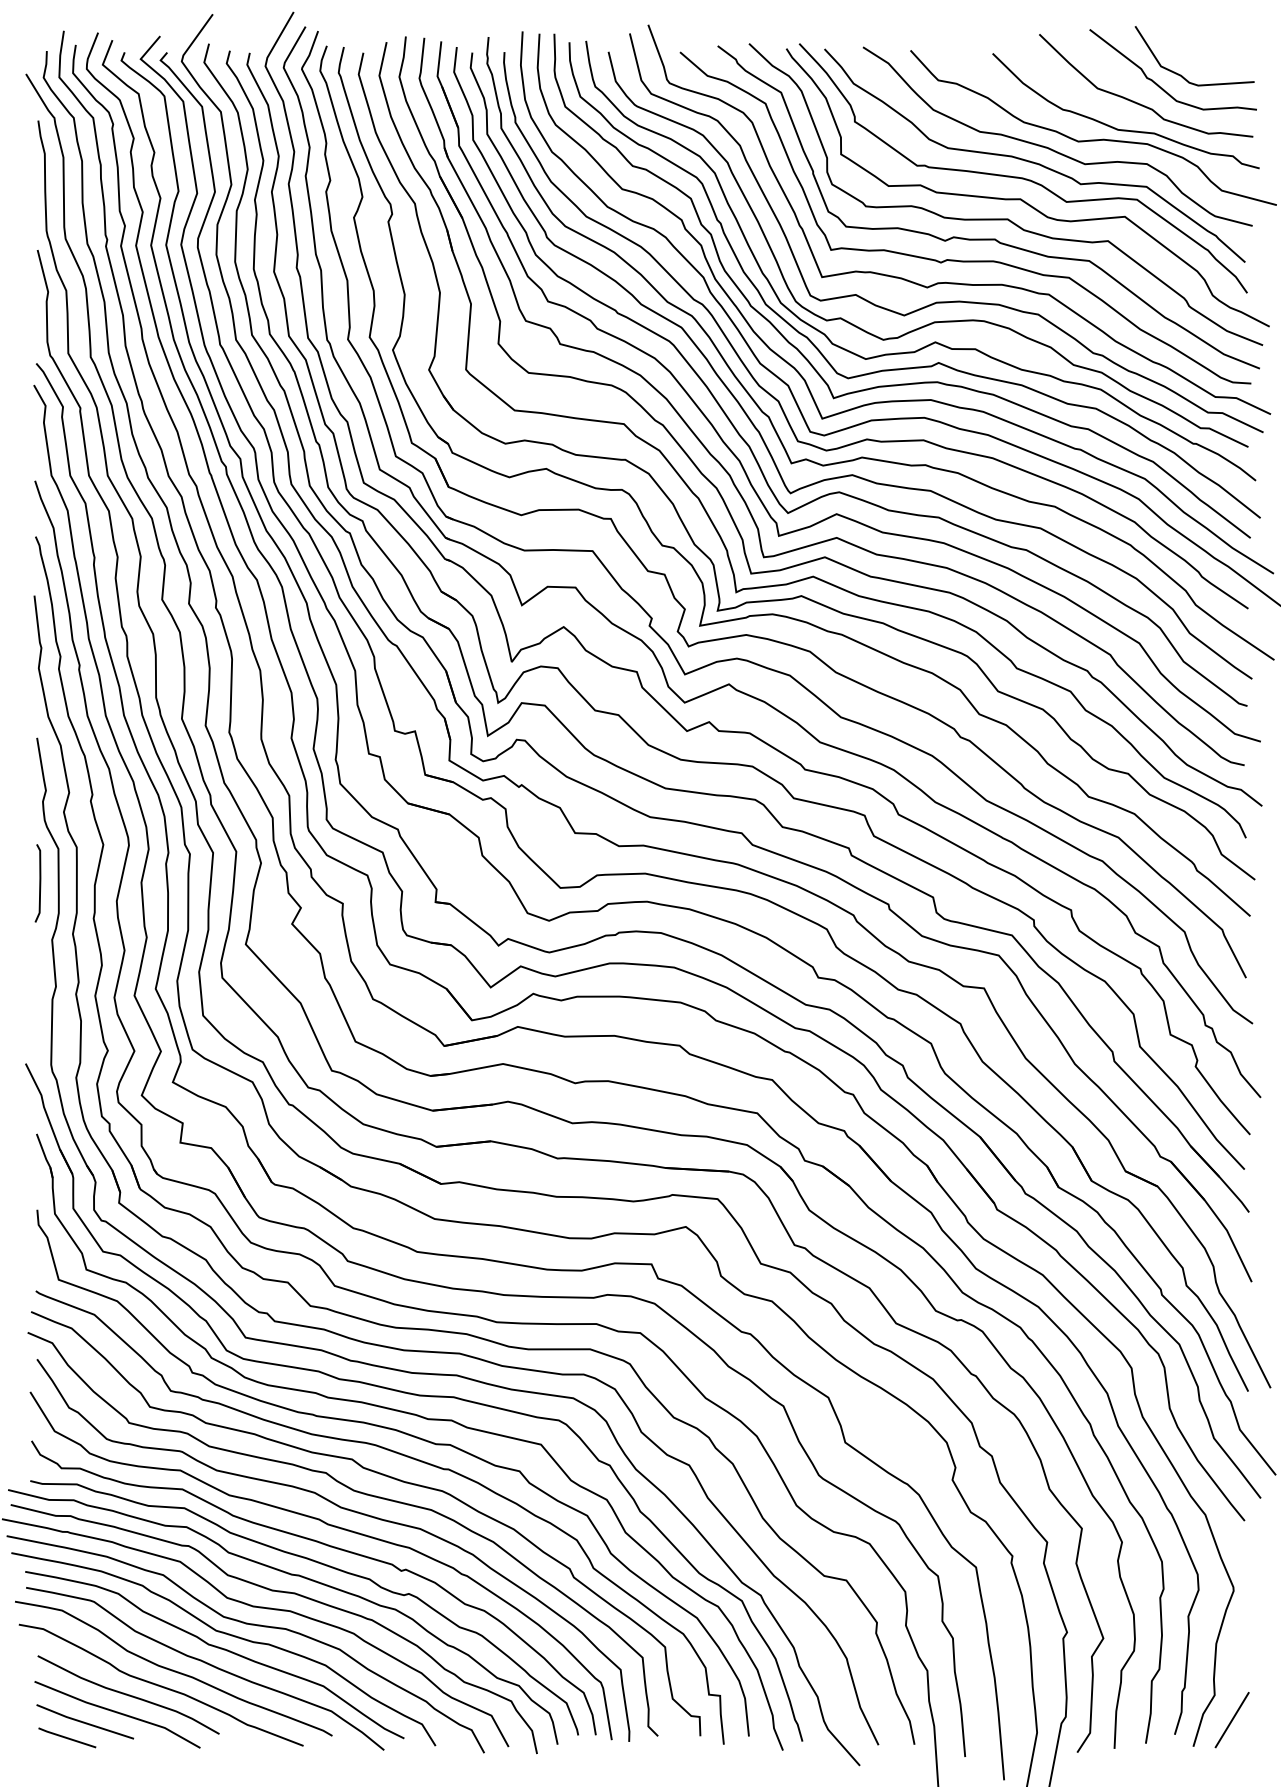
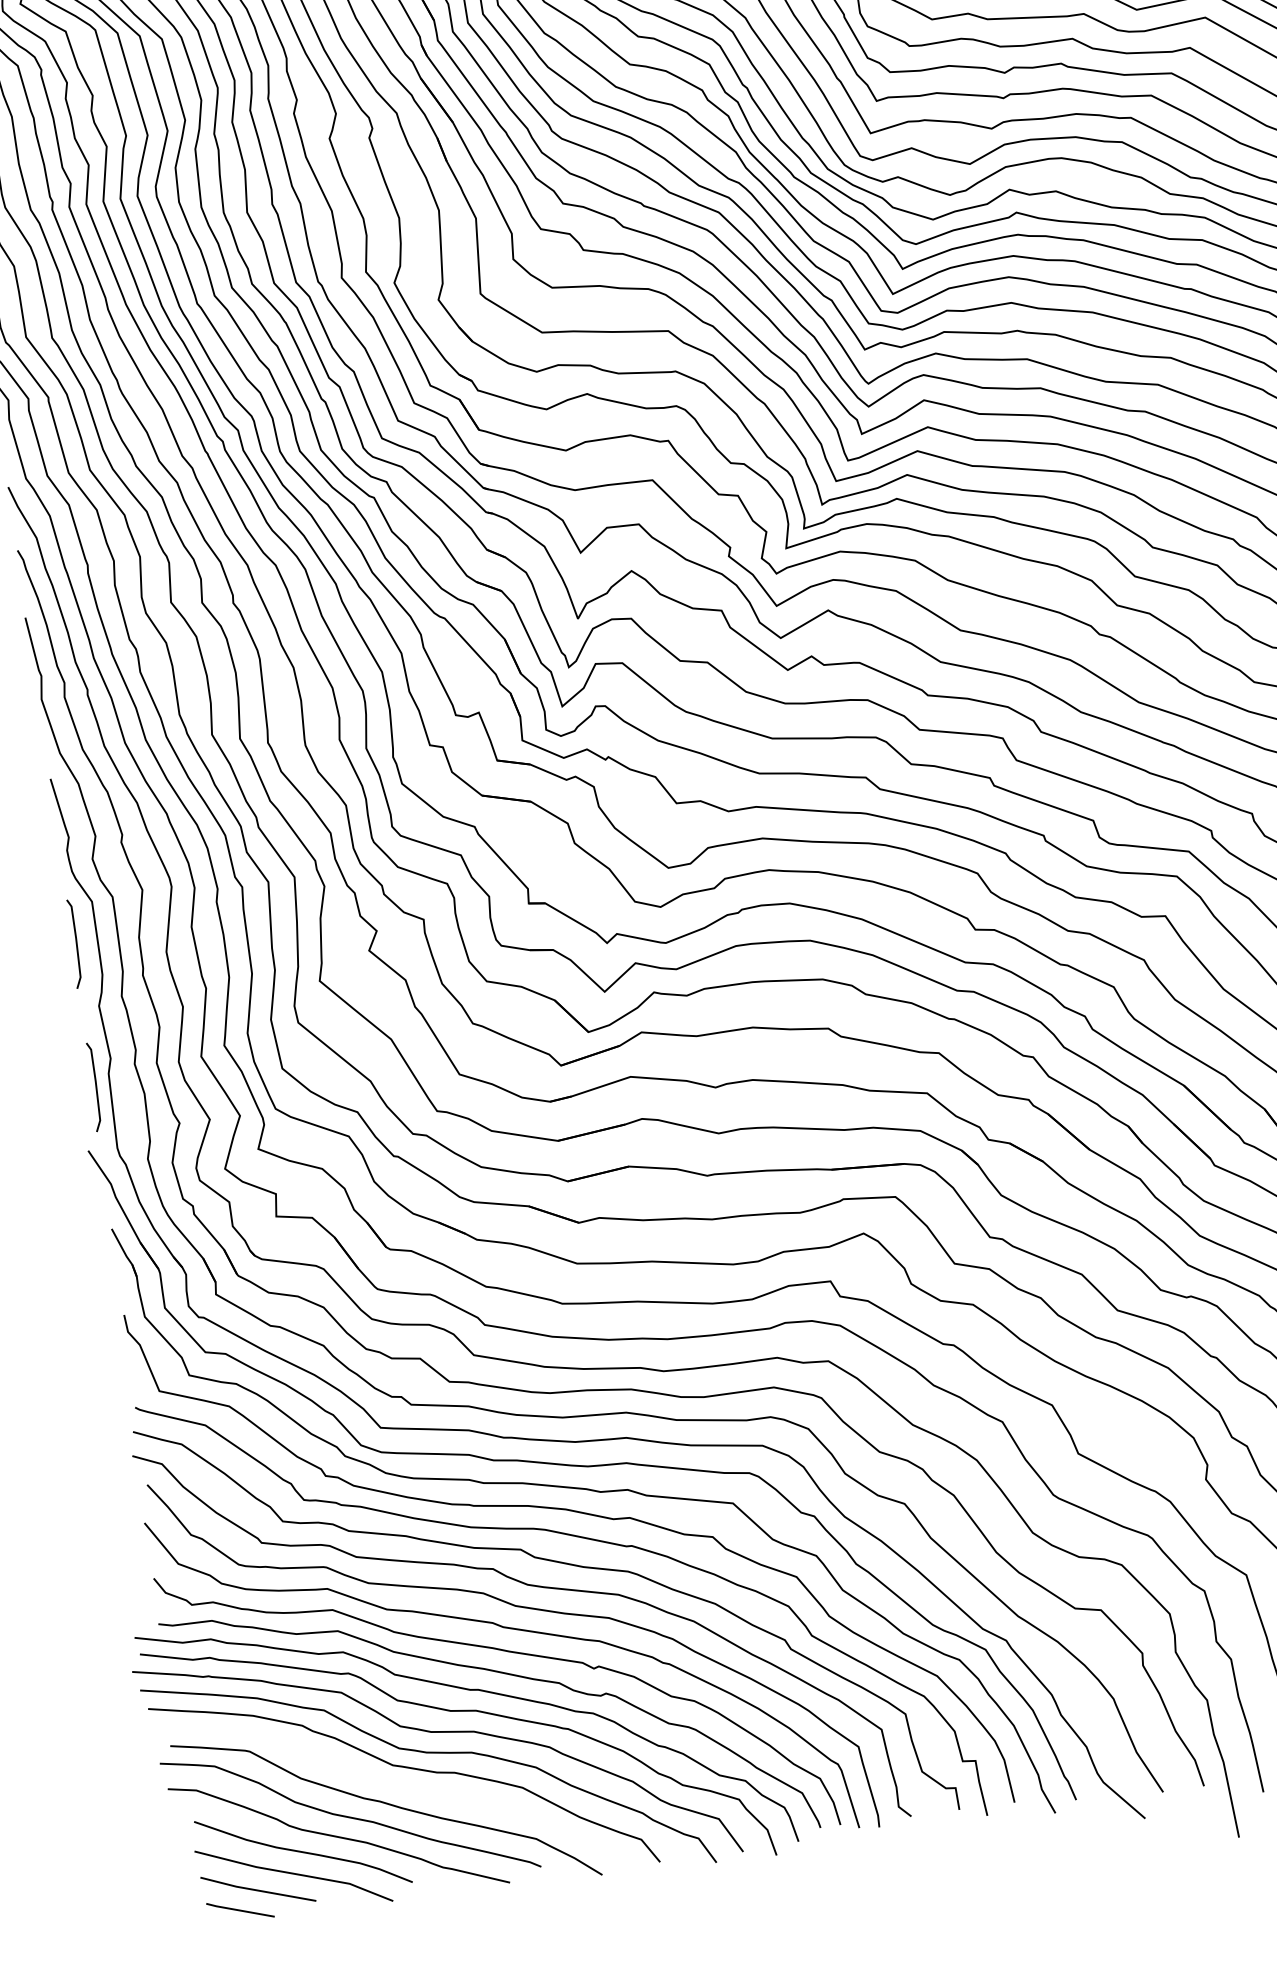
line: (39, 1009) -> (95, 1087), added
curve: (217, 1648) -> (397, 1785), removed

